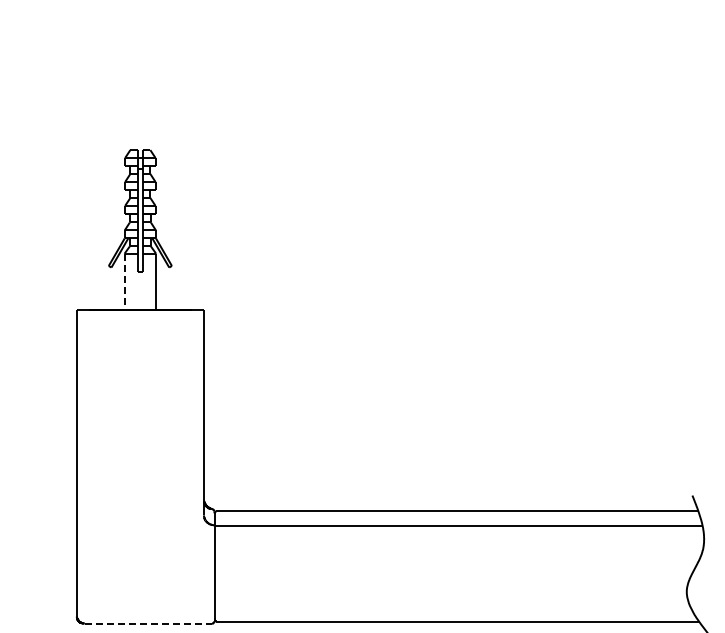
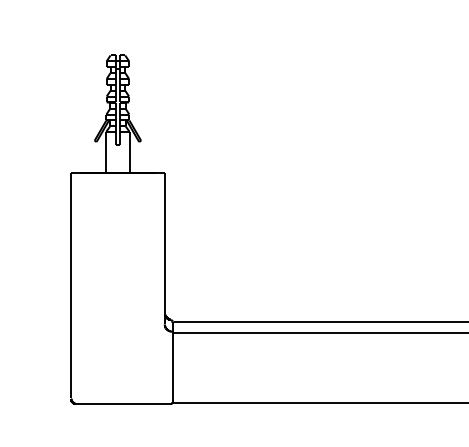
line: (124, 281) -> (106, 152), dashed -> solid
line: (148, 623) -> (123, 404), dashed -> solid

